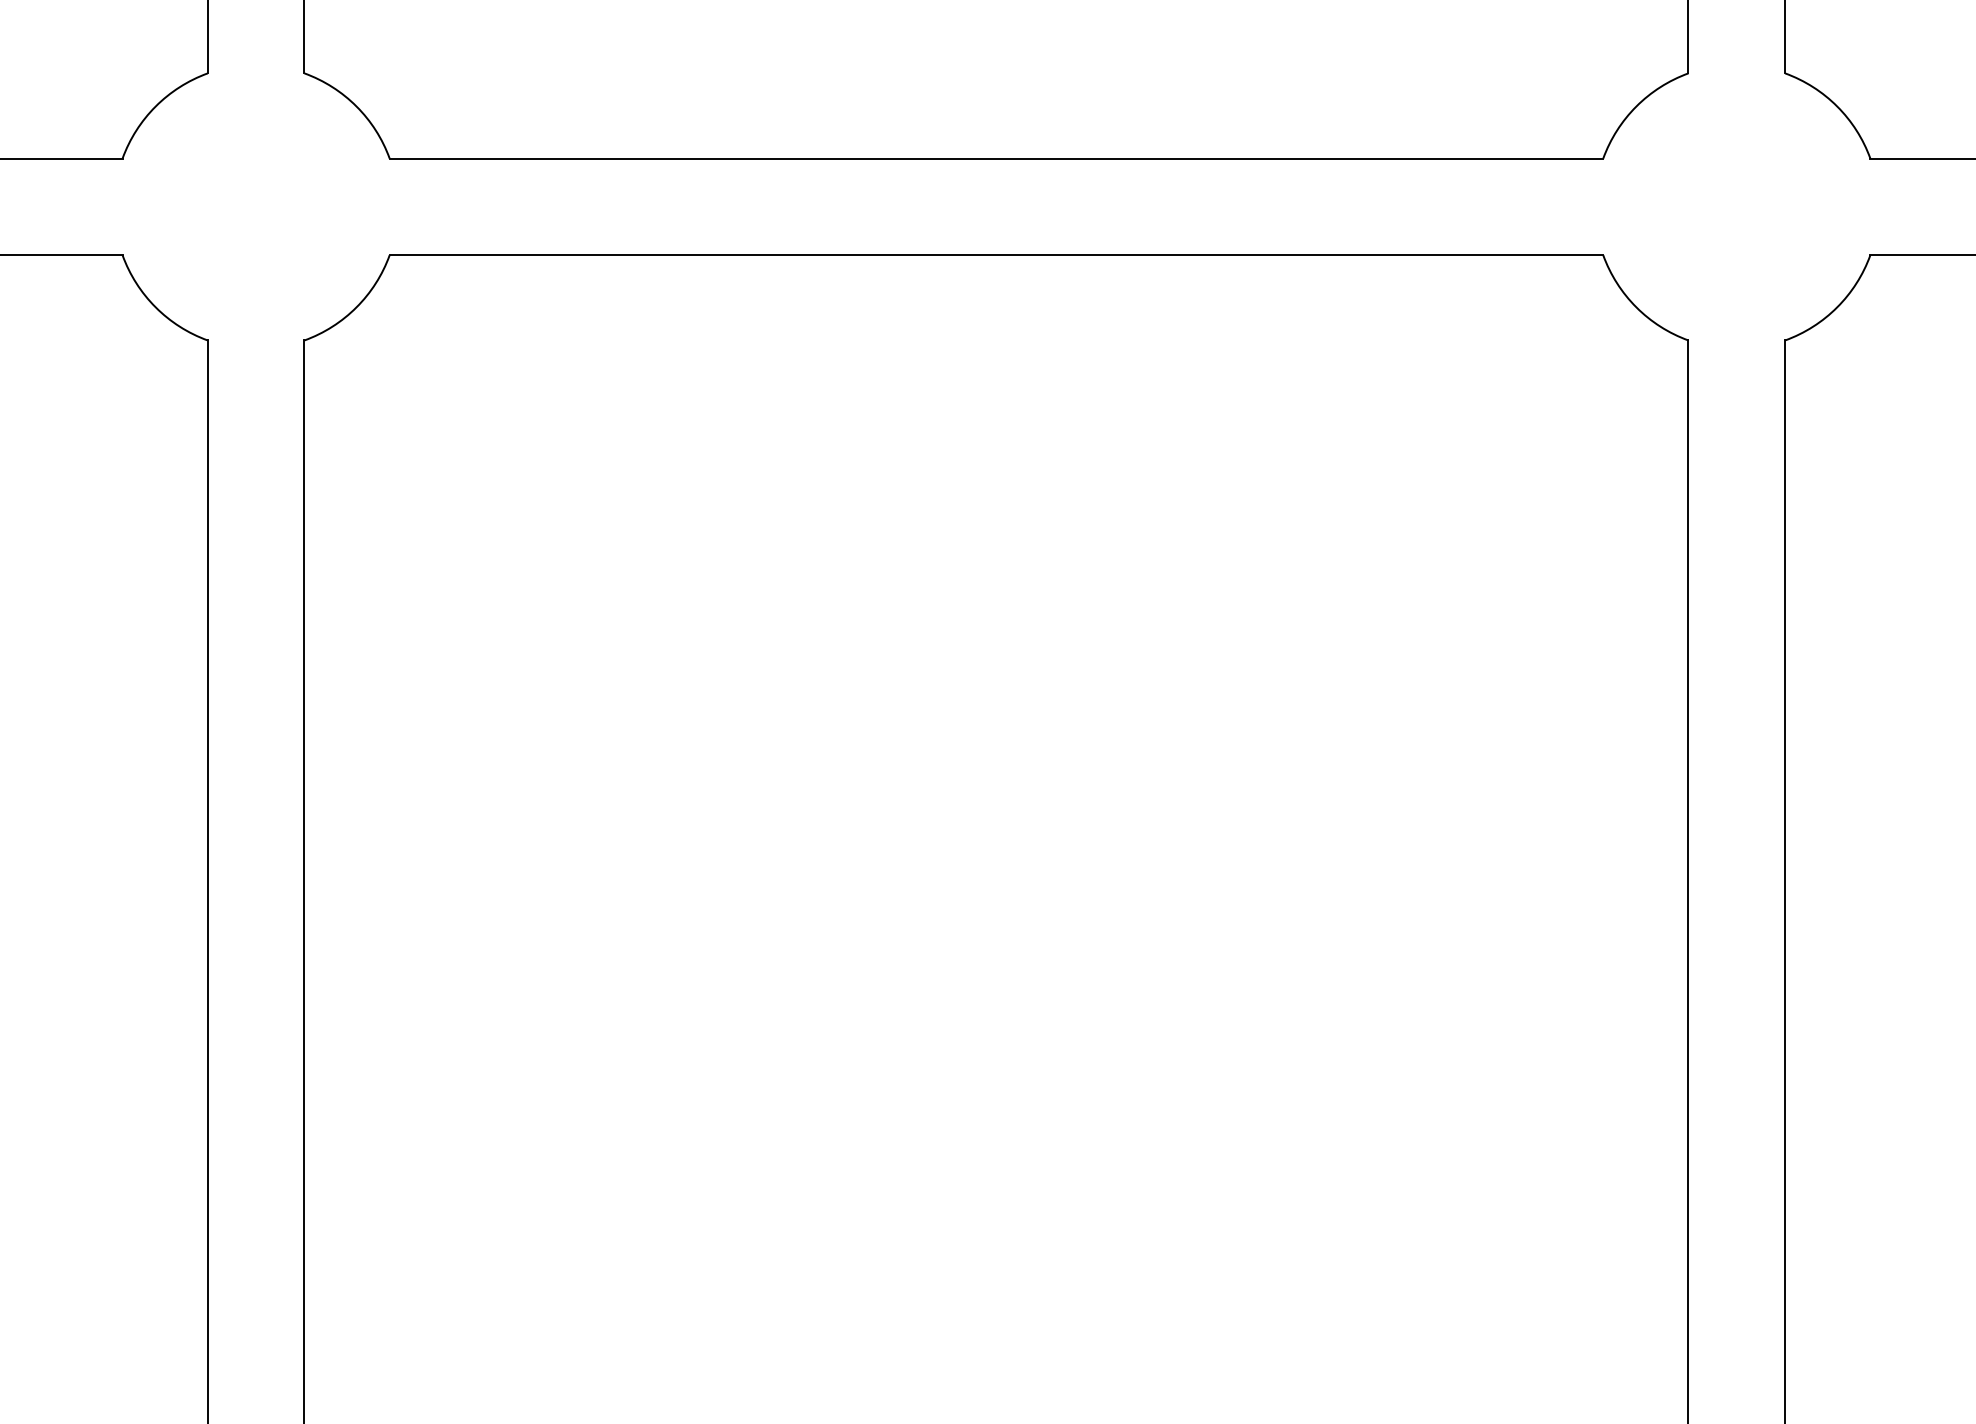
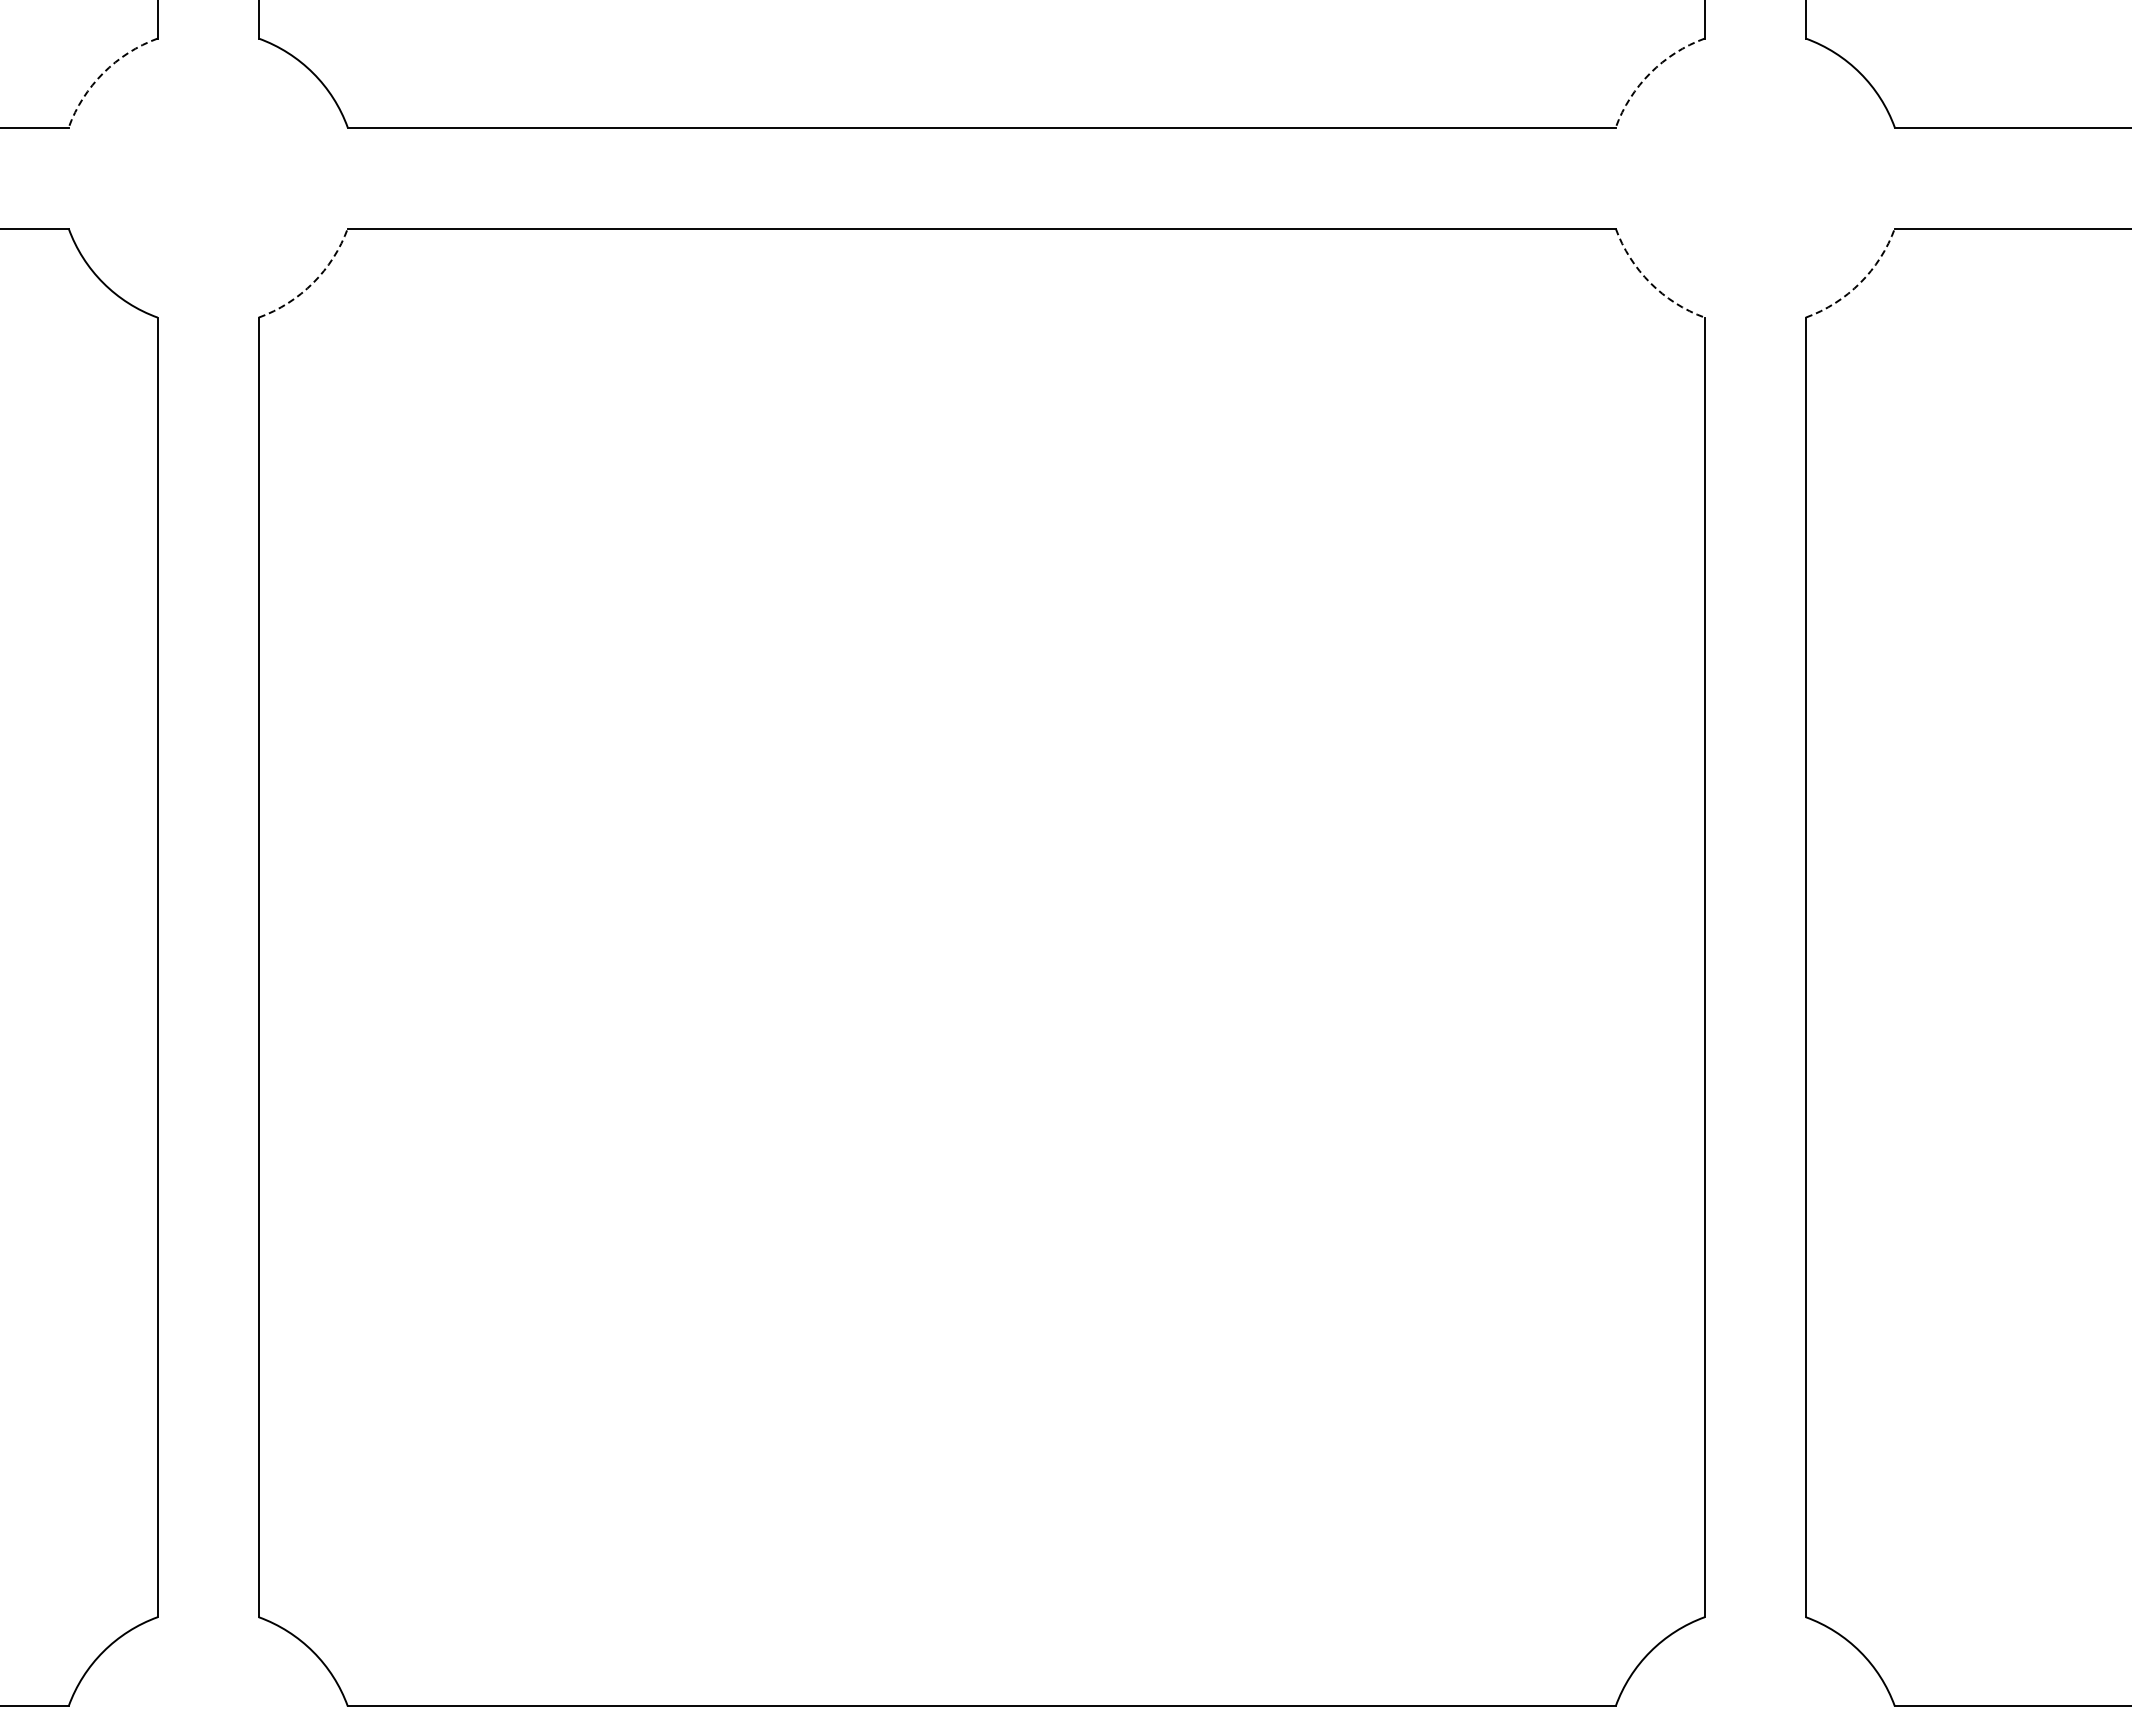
arc: (155, 106) -> (103, 73), solid -> dashed
arc: (1636, 106) -> (1650, 73), solid -> dashed
arc: (356, 307) -> (313, 283), solid -> dashed
arc: (1636, 307) -> (1650, 283), solid -> dashed
arc: (1837, 307) -> (1860, 283), solid -> dashed

